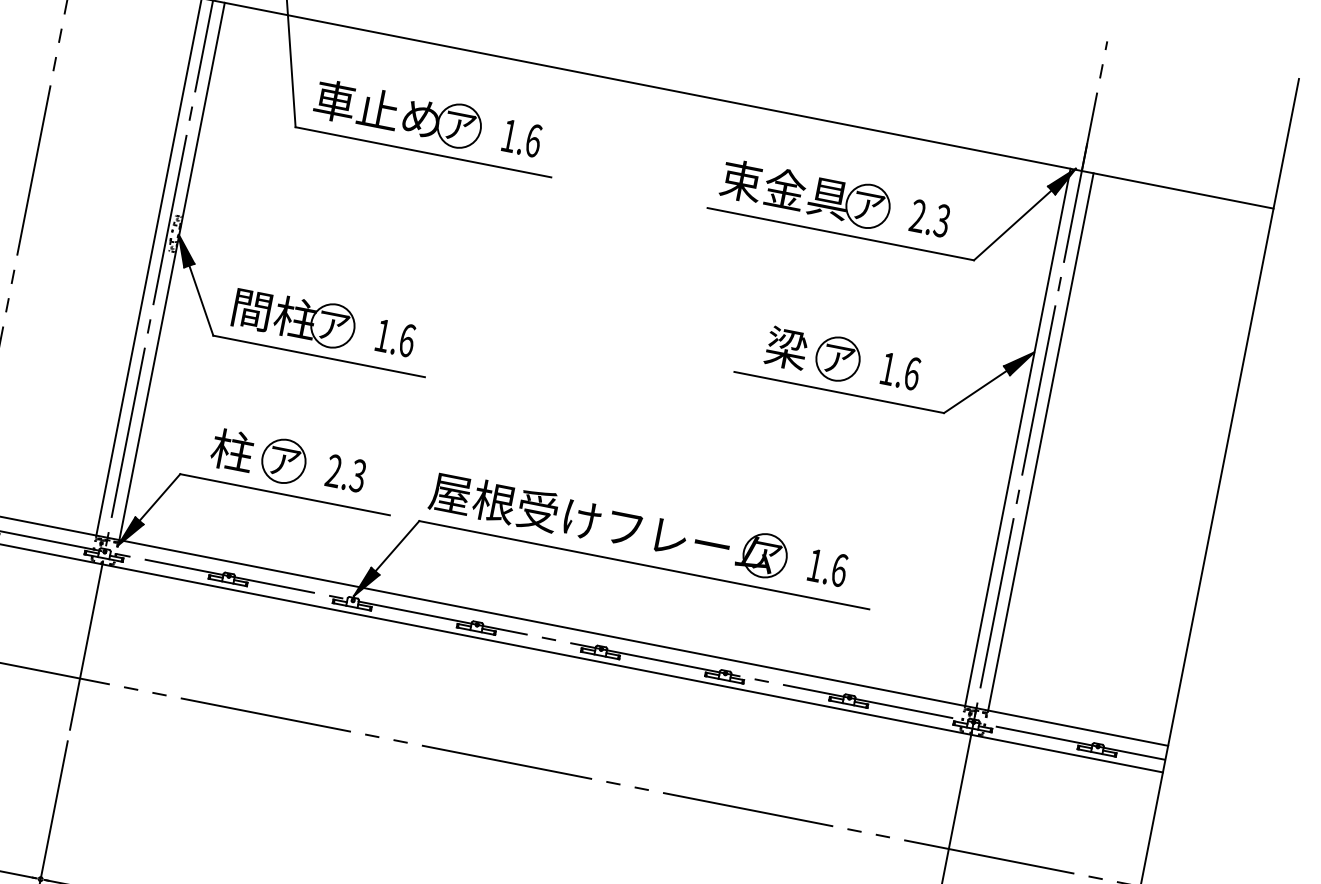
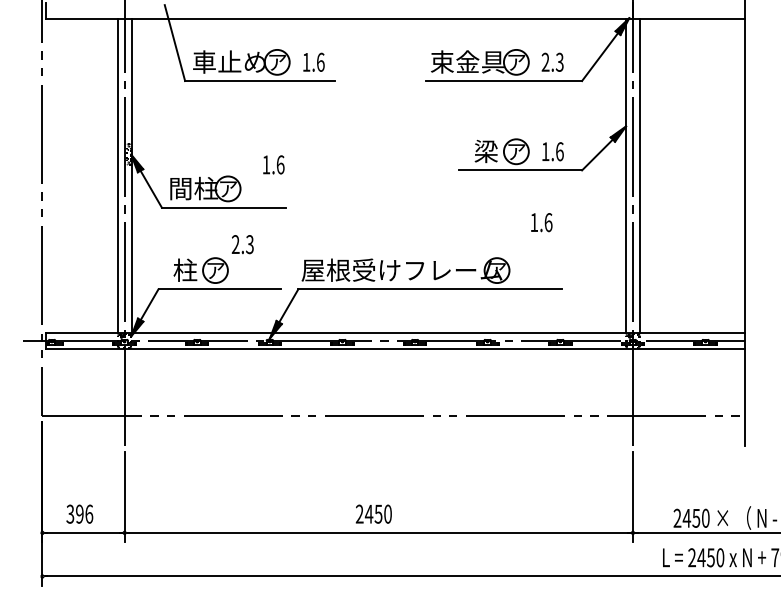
text: (395, 337) -> (273, 164), moved
text: (345, 473) -> (242, 244), moved
text: (827, 567) -> (541, 222), moved

